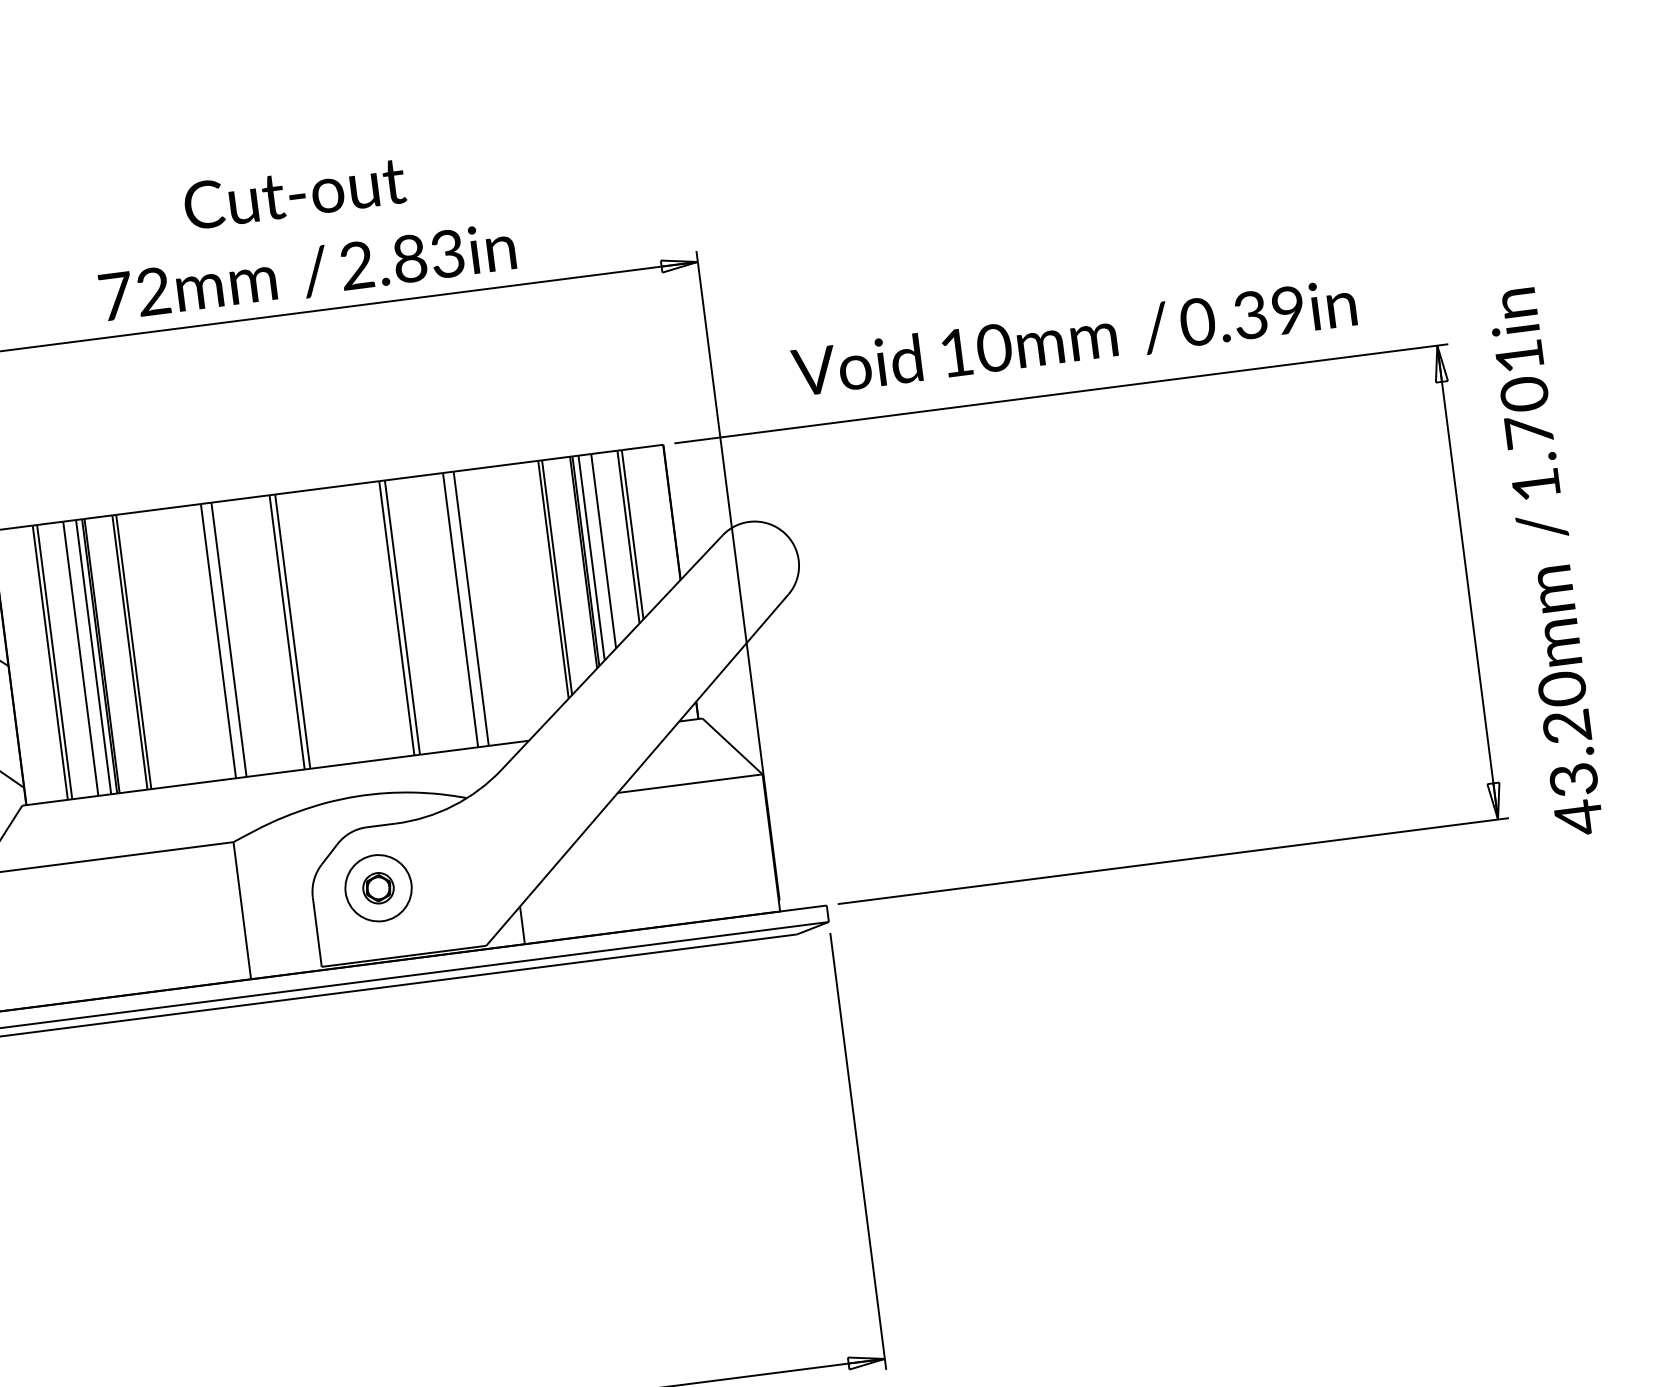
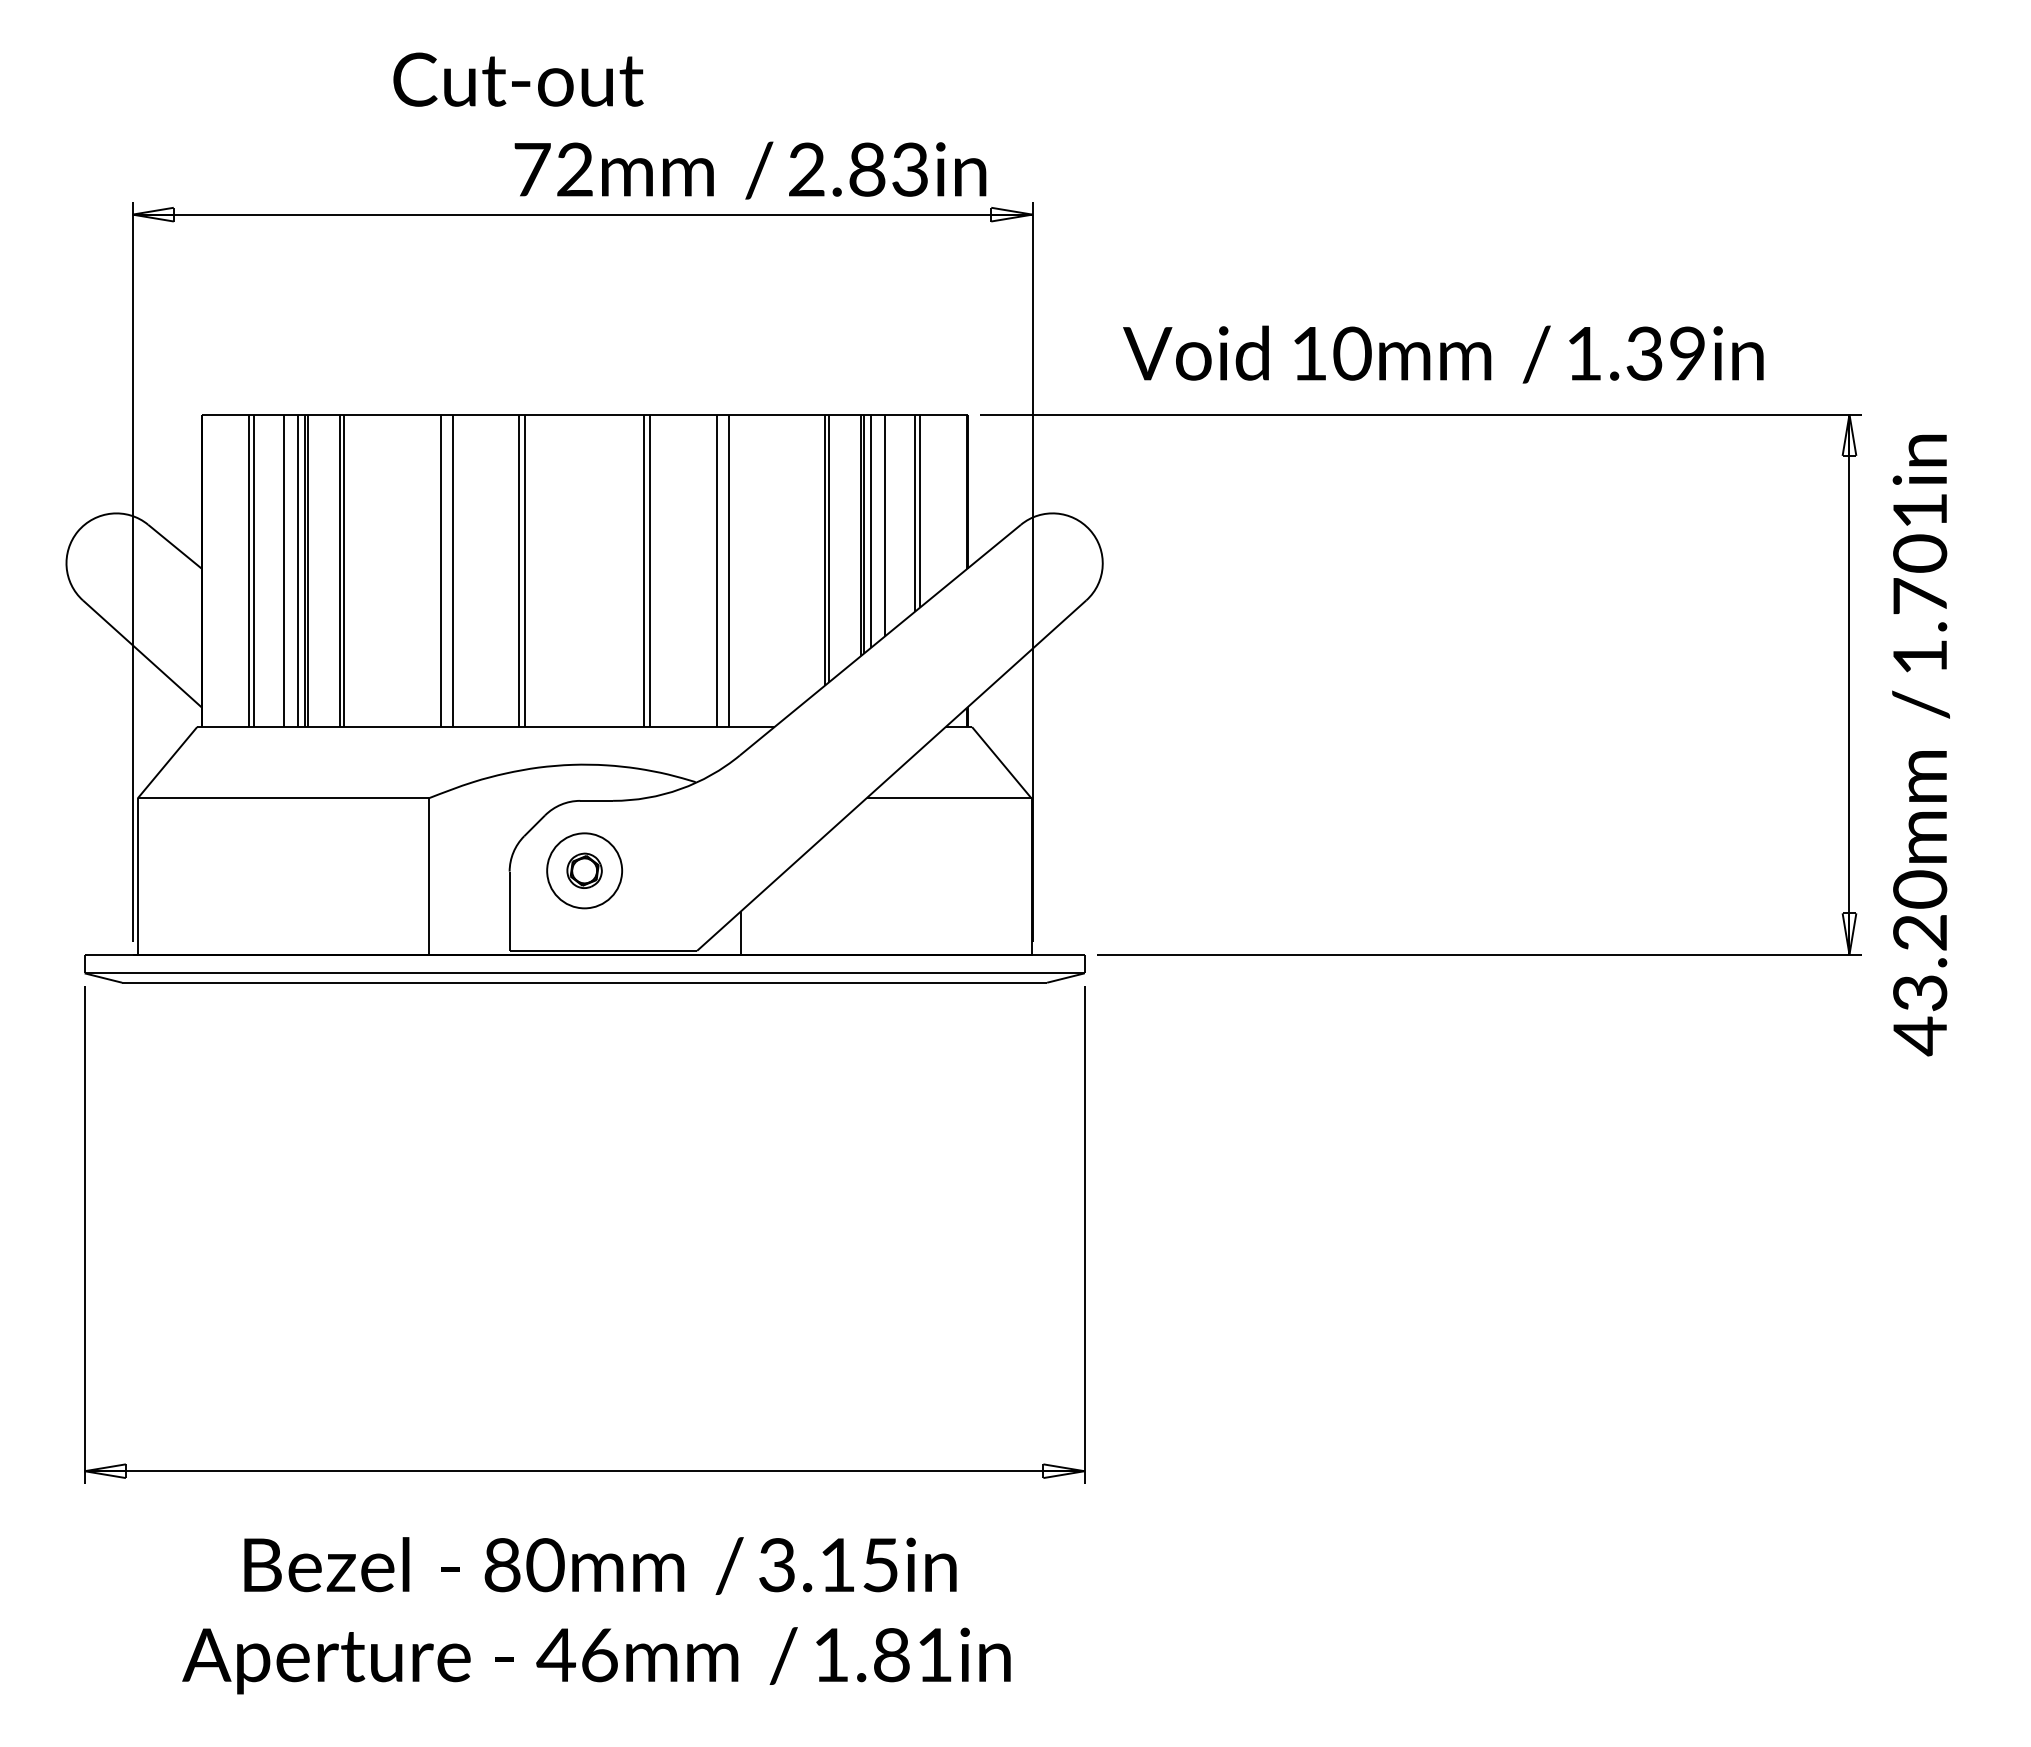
text: (294, 193) -> (518, 79), moved
text: (307, 272) -> (750, 170), moved
text: (1197, 321) -> (1584, 353), 0.39in -> 1.39in
text: (1546, 562) -> (1920, 745), moved

